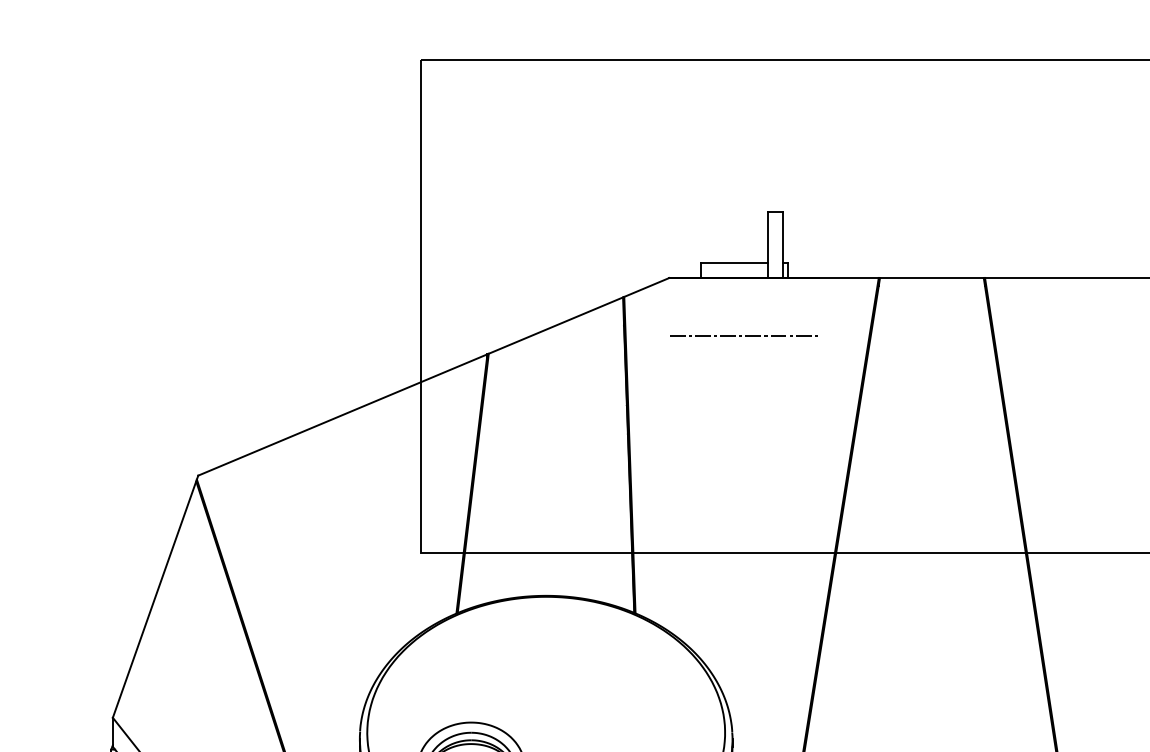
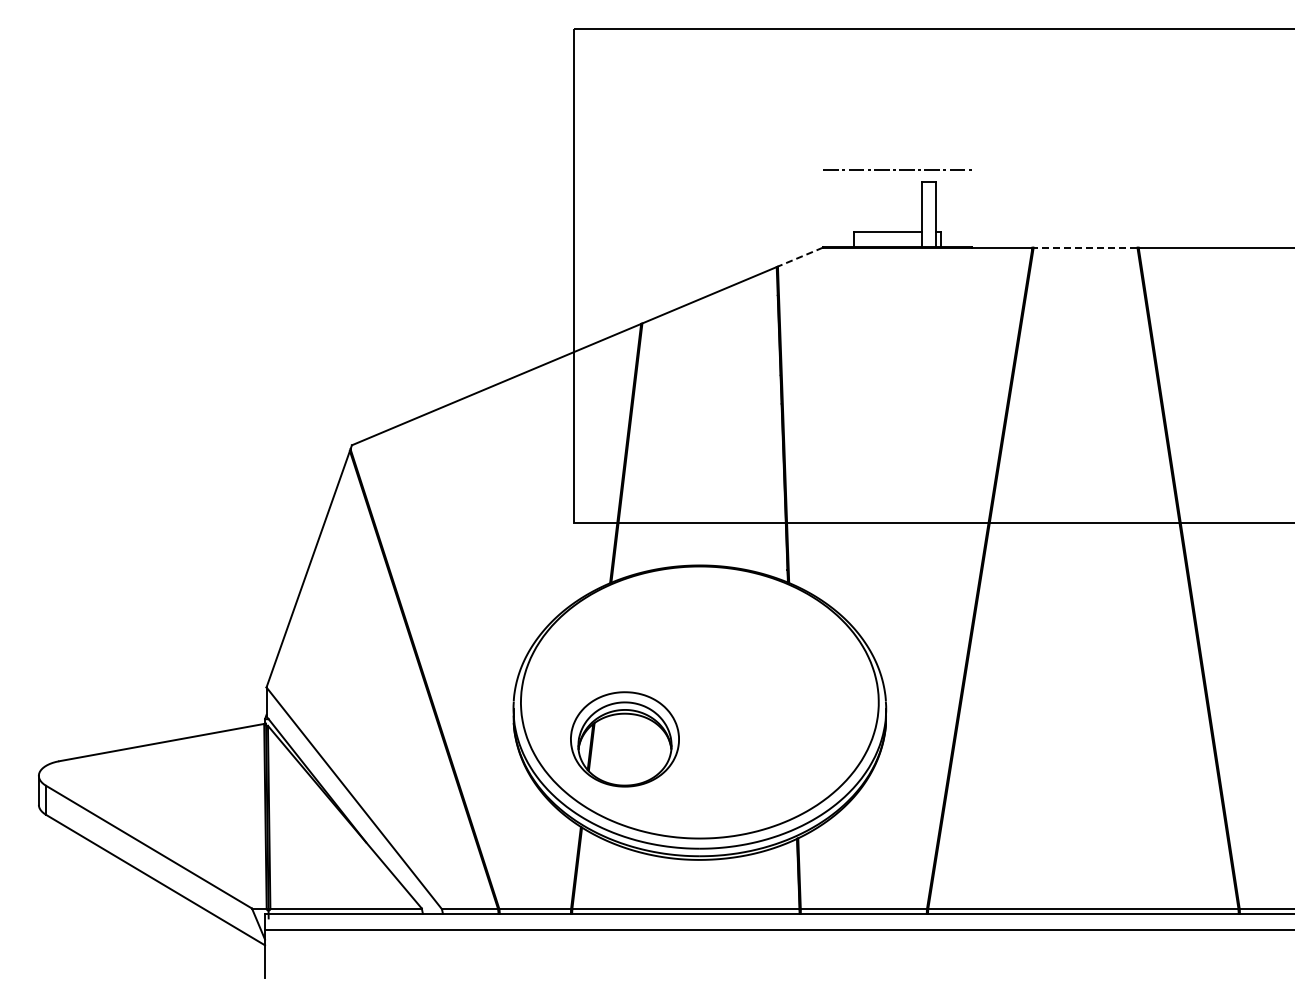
line: (931, 277) -> (1085, 247), solid -> dashed
line: (646, 287) -> (800, 257), solid -> dashed
line: (741, 335) -> (895, 169), moved

